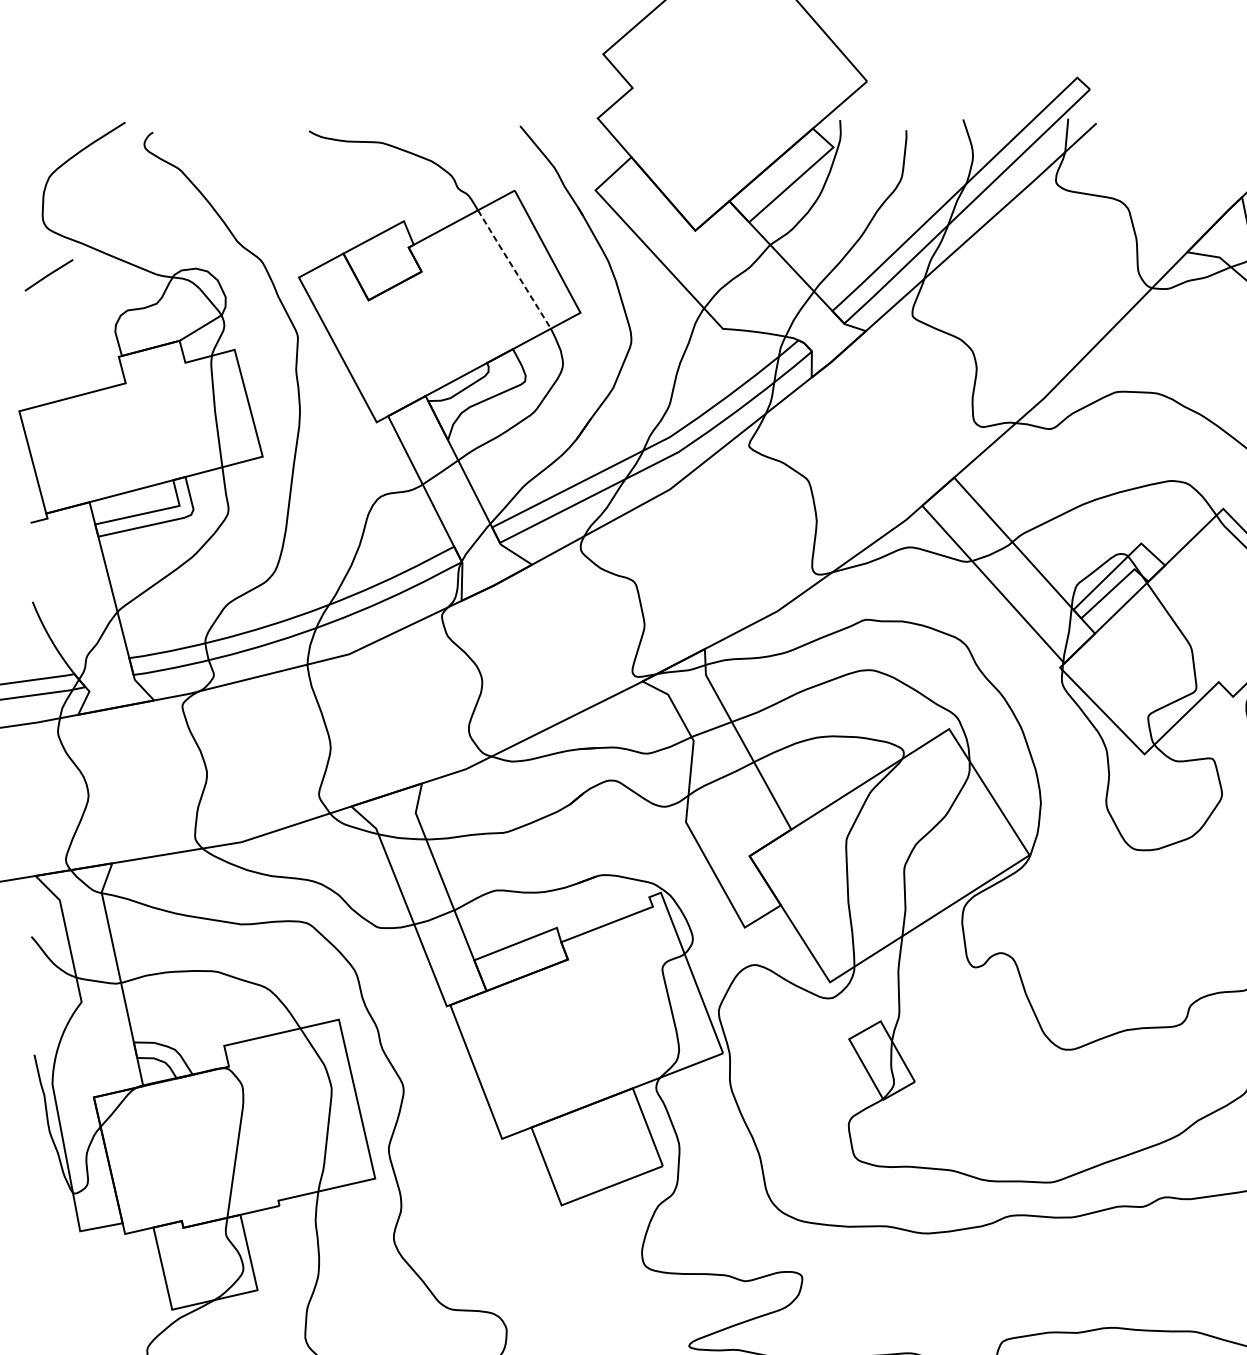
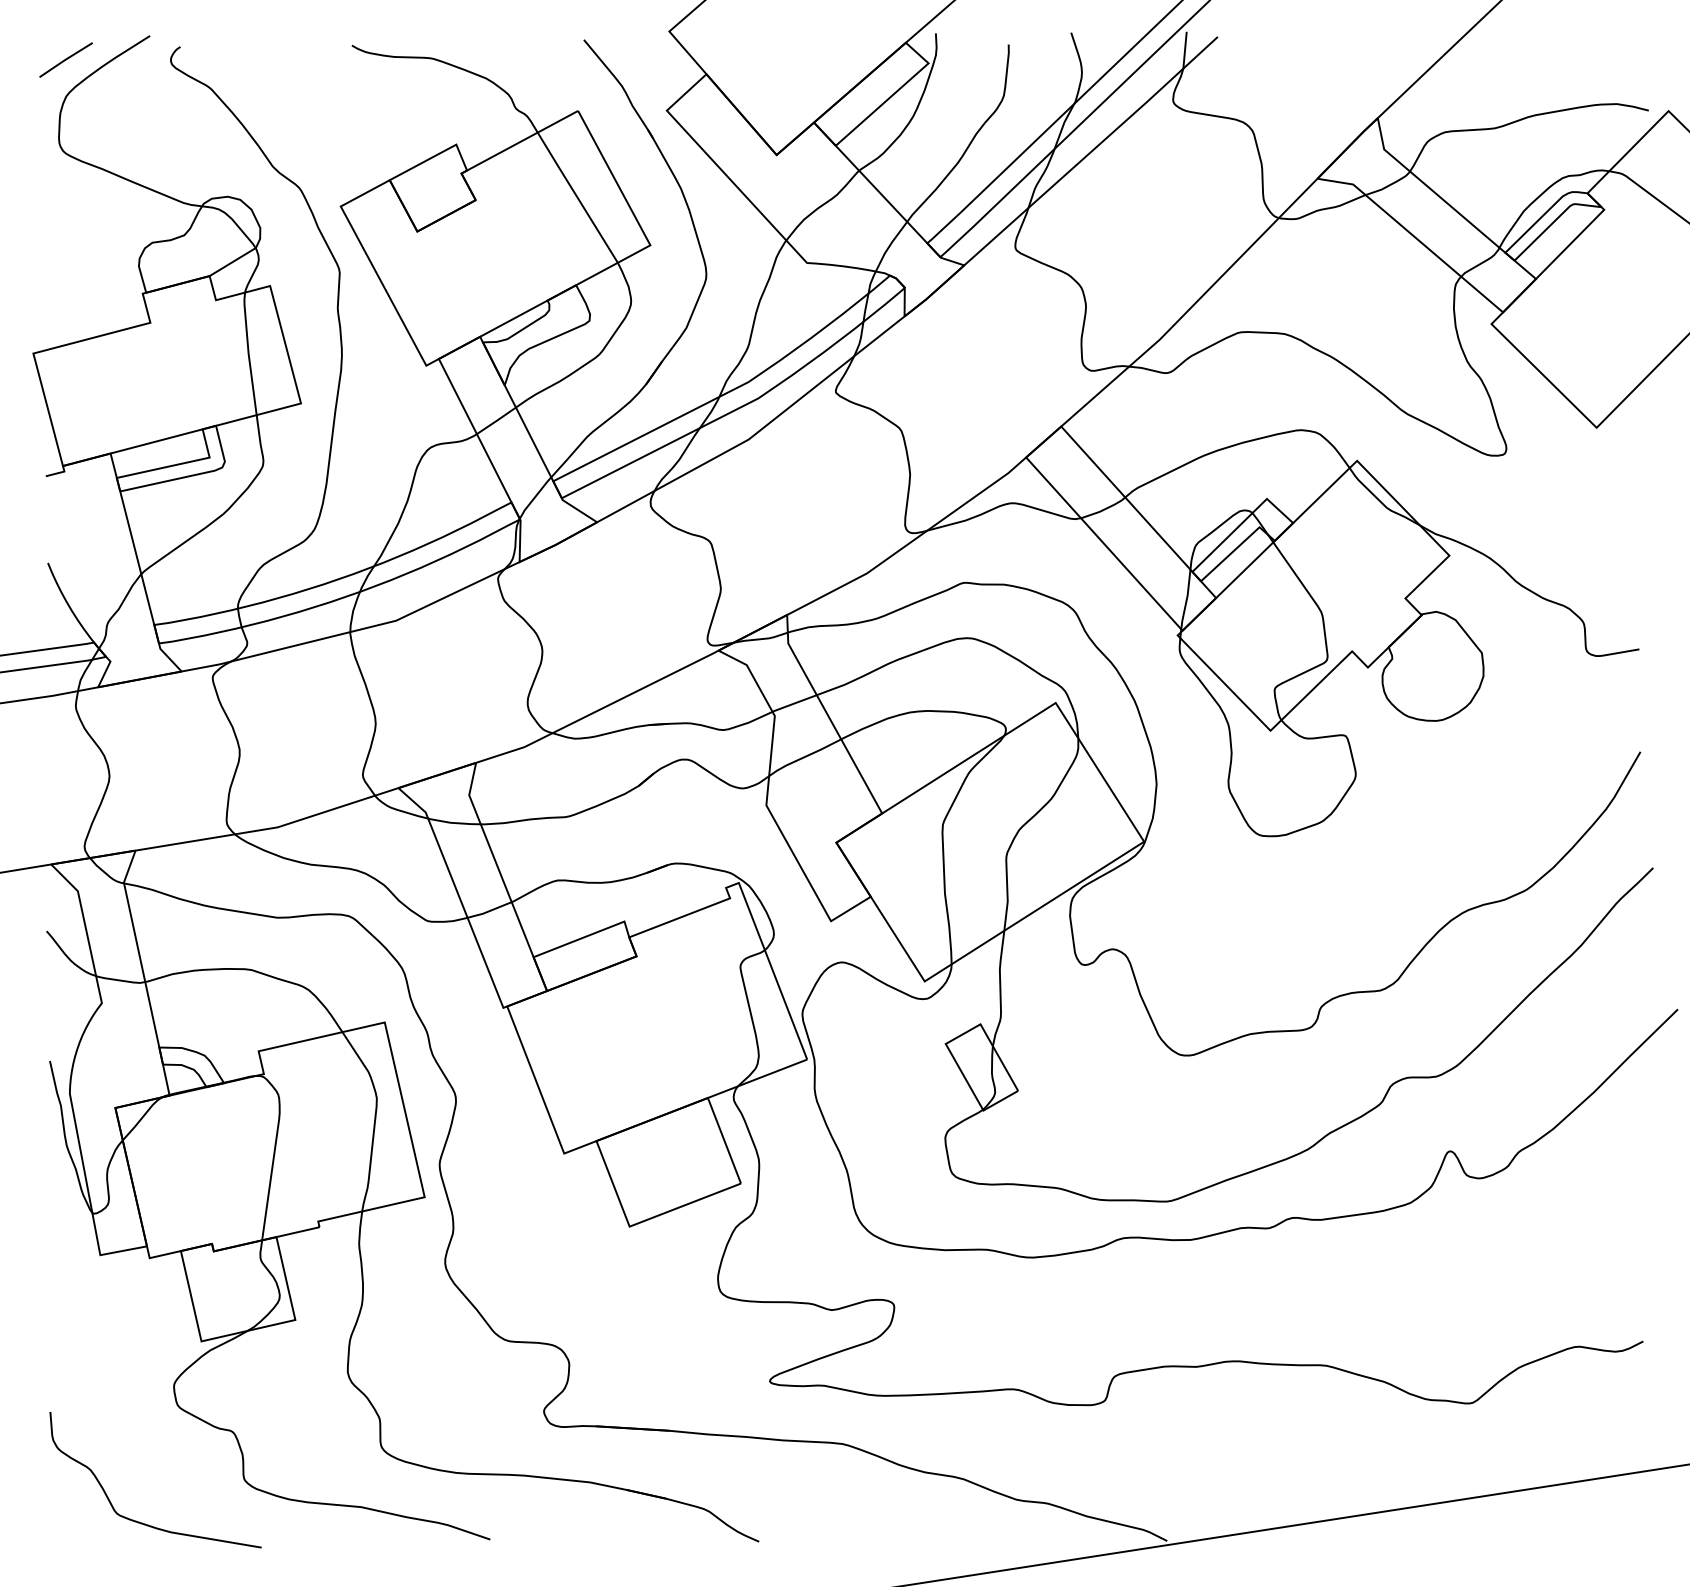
line: (514, 269) -> (577, 197), dashed -> solid
line: (48, 274) -> (65, 59), moved

